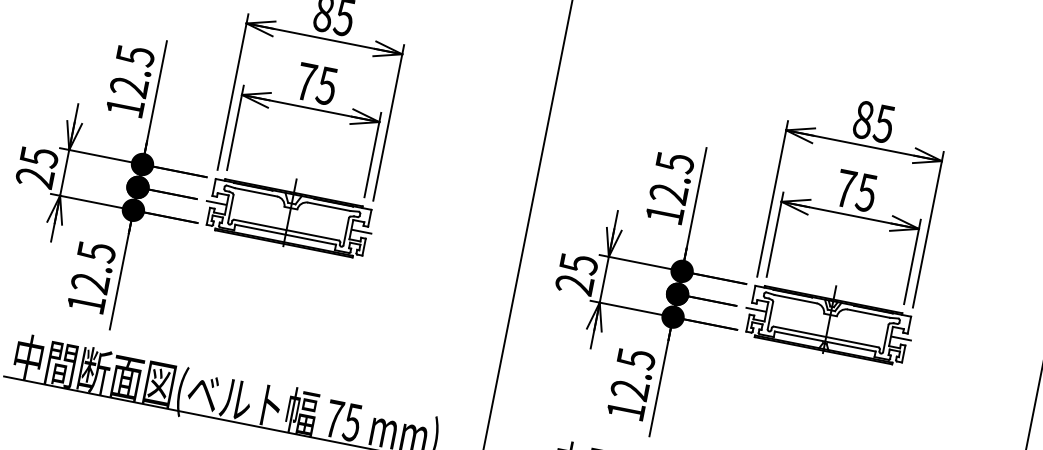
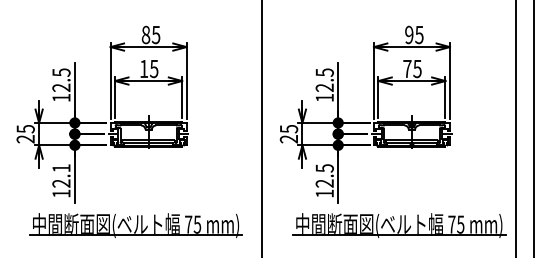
text: (307, 81) -> (144, 68), 75 -> 15
text: (864, 118) -> (409, 34), 85 -> 95
text: (96, 252) -> (61, 168), 12.5 -> 12.1

